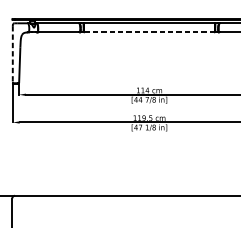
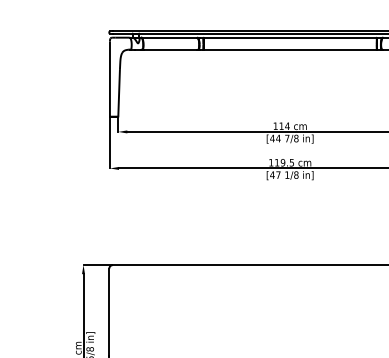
line: (148, 32) -> (289, 49), dashed -> solid
line: (12, 55) -> (109, 80), dashed -> solid

